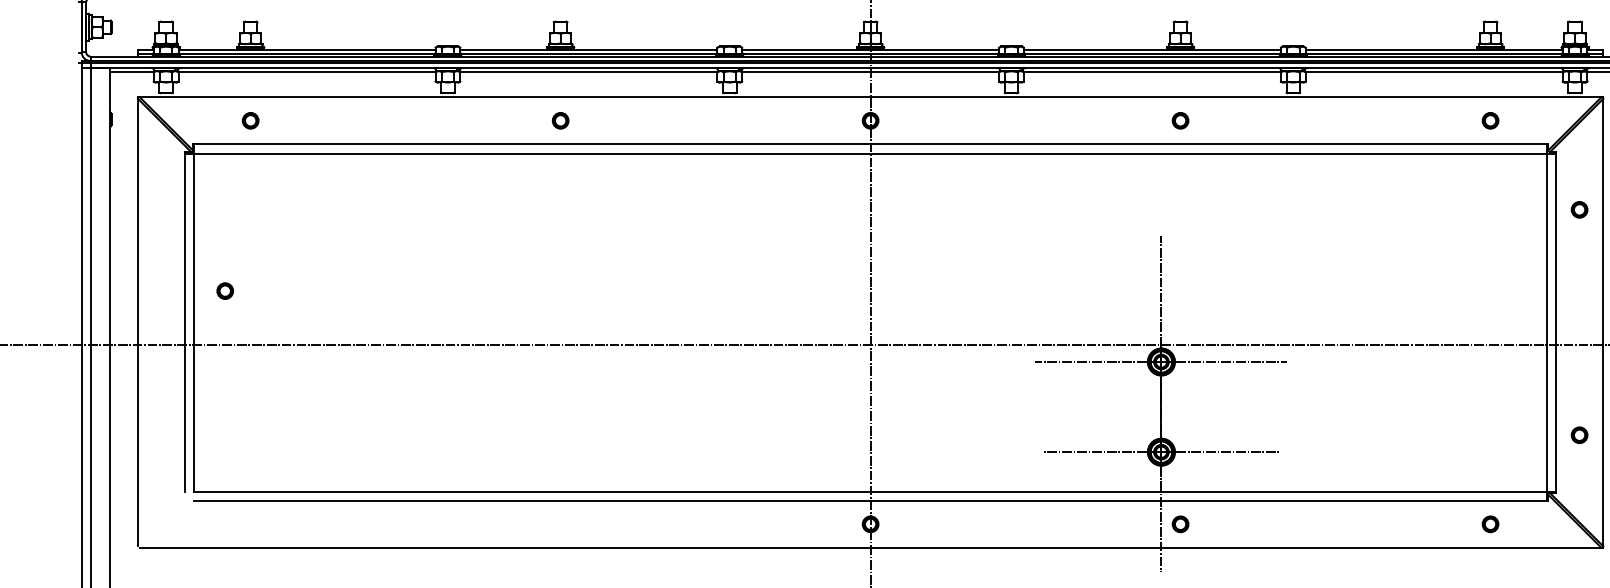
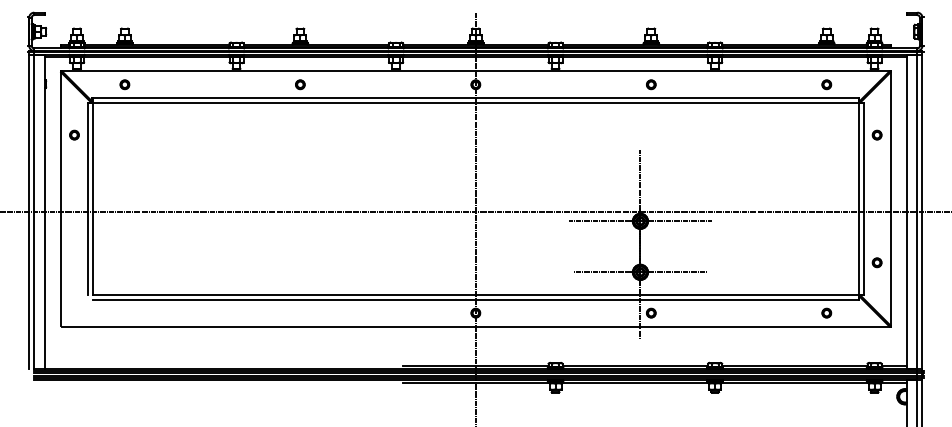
part: (225, 289) -> (74, 134), moved

